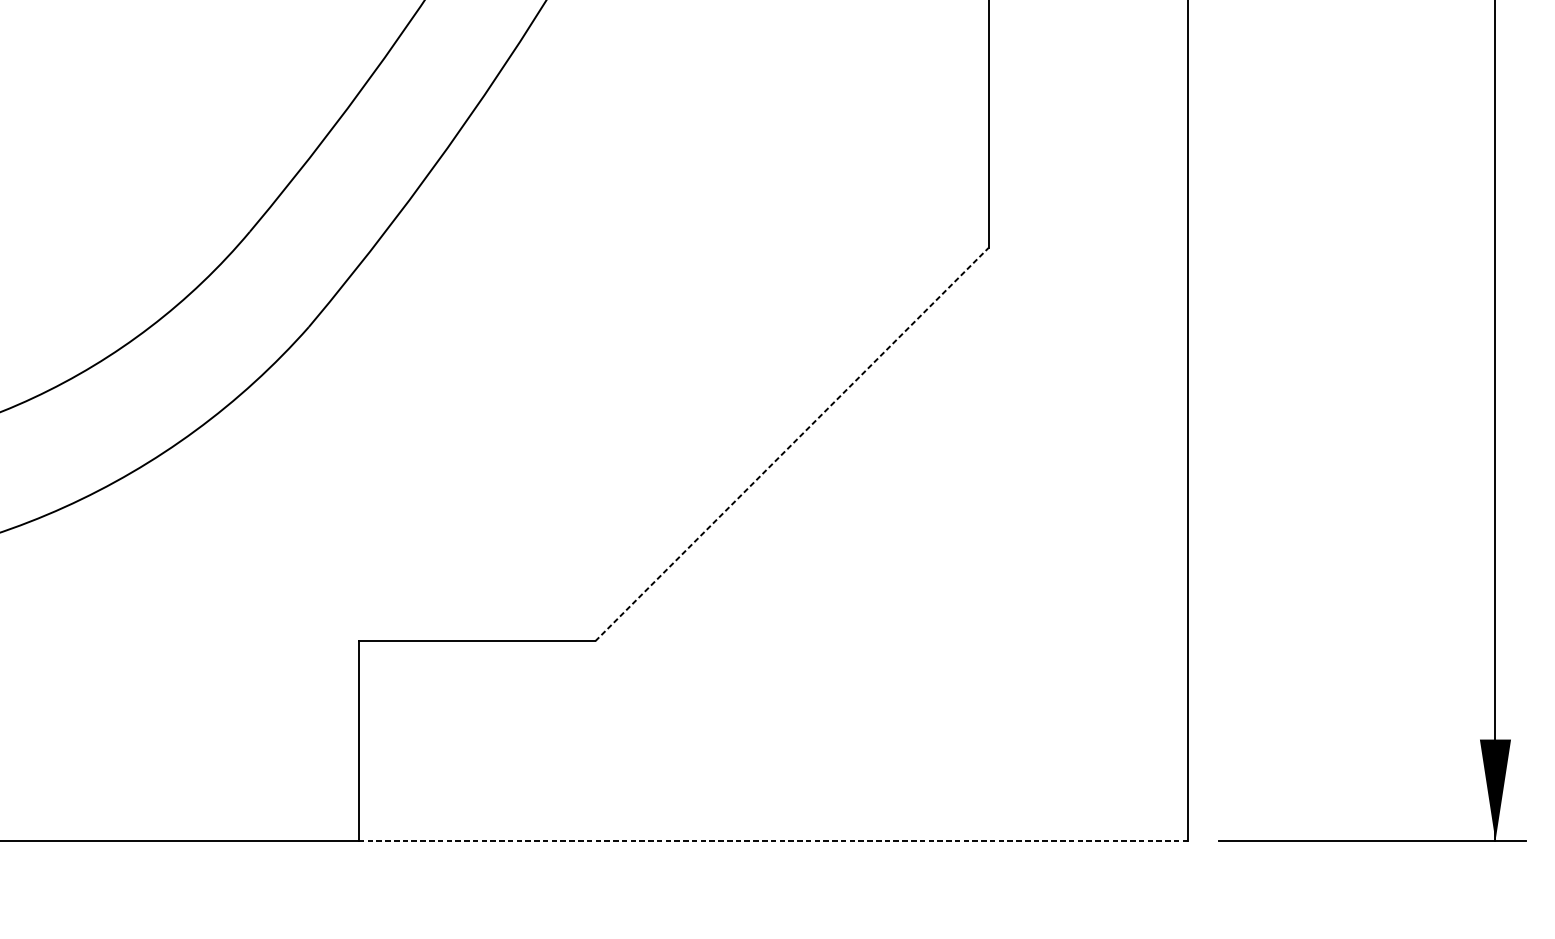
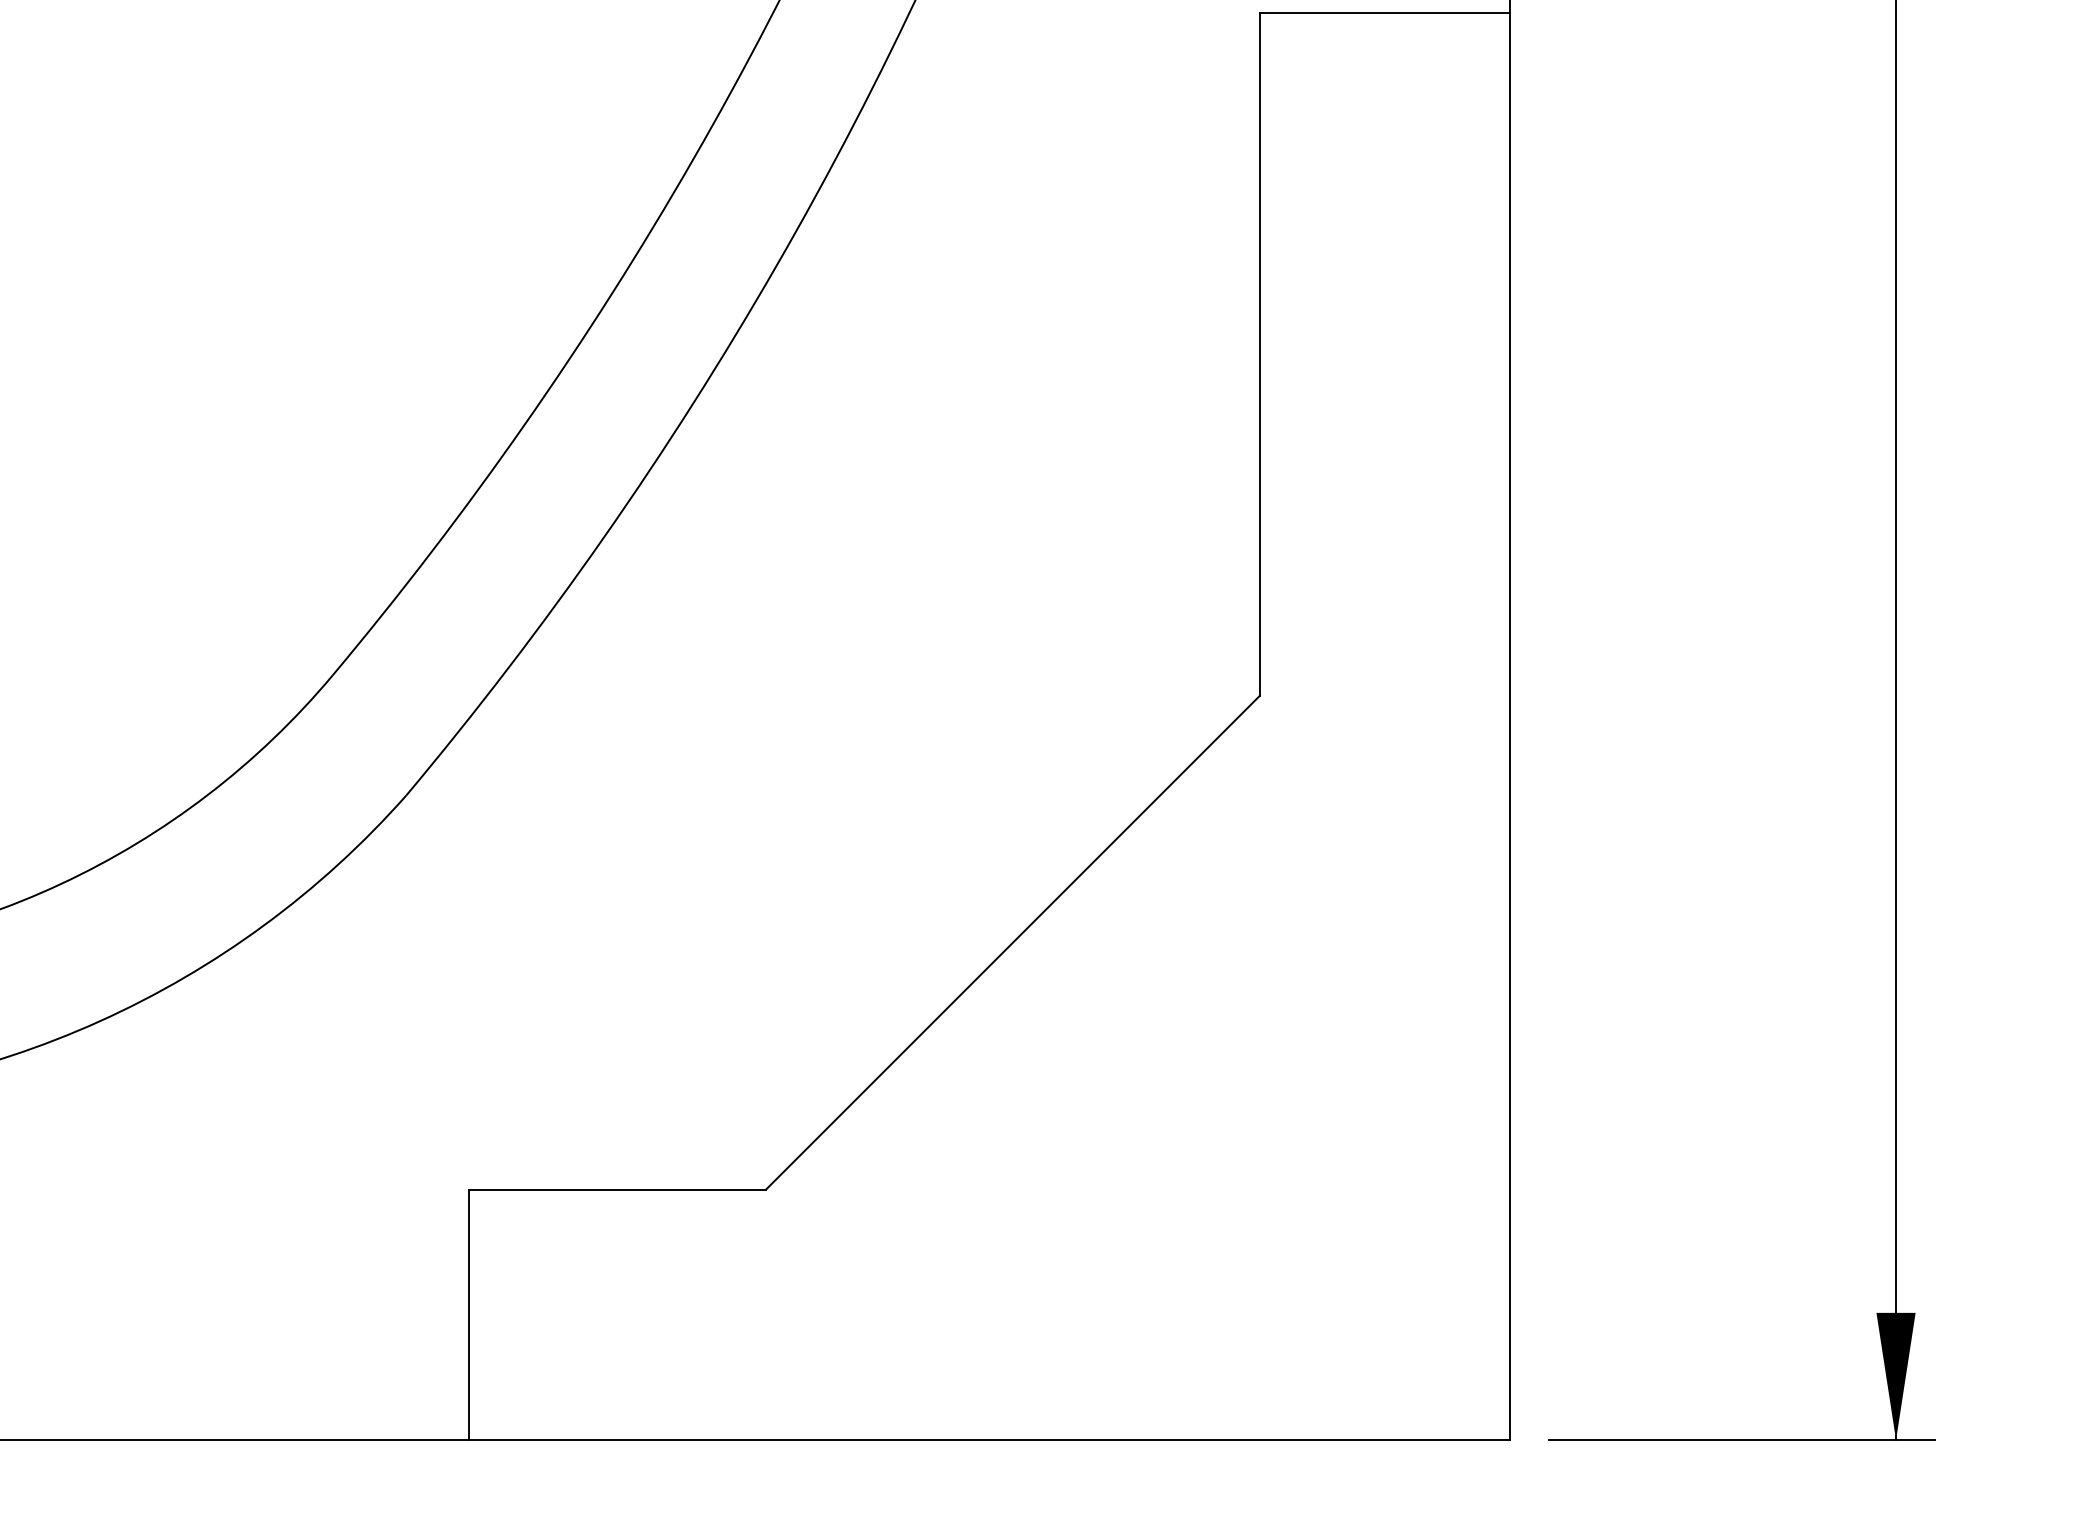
line: (792, 444) -> (1013, 942), dashed -> solid
line: (773, 841) -> (989, 1440), dashed -> solid

